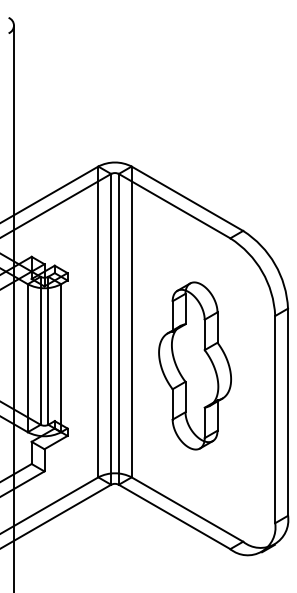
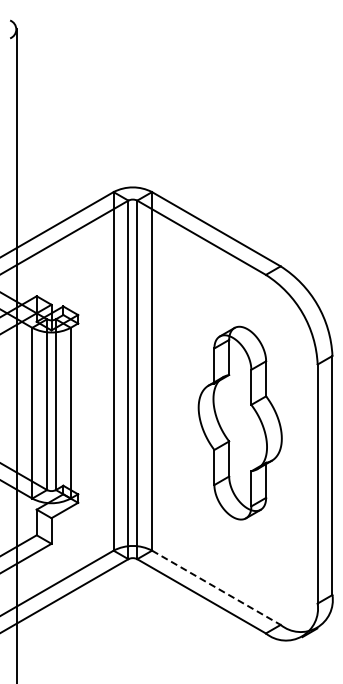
part: (194, 365) -> (239, 422), moved
line: (187, 510) -> (216, 588), solid -> dashed

